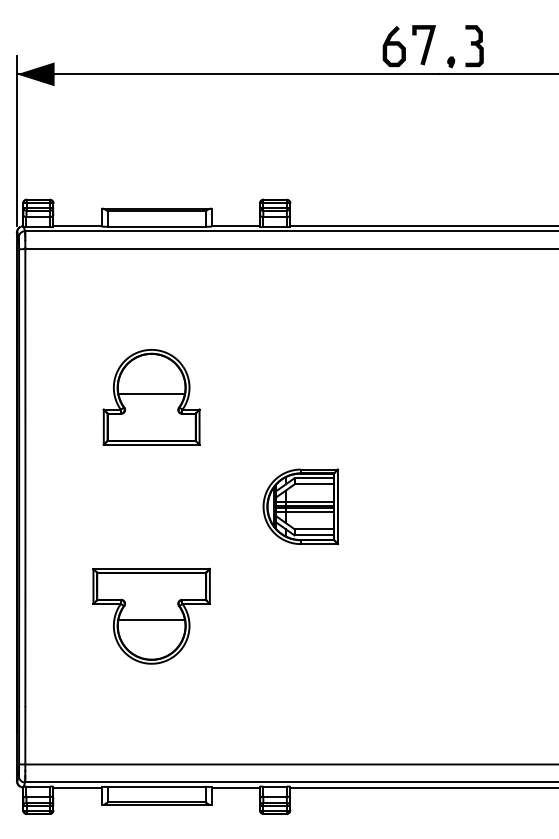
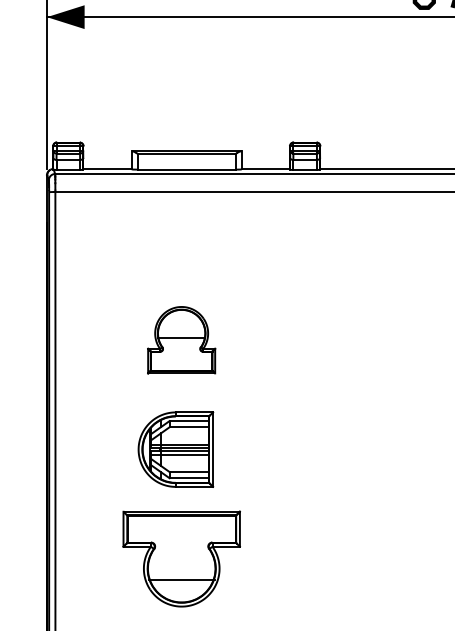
part: (151, 397) -> (181, 340), size x0.7
part: (300, 506) -> (175, 449), moved
line: (151, 619) -> (181, 580), moved

